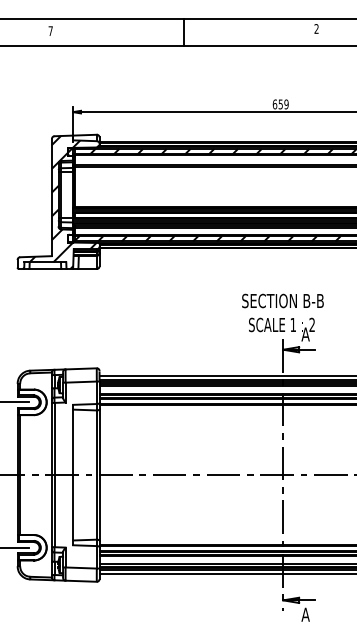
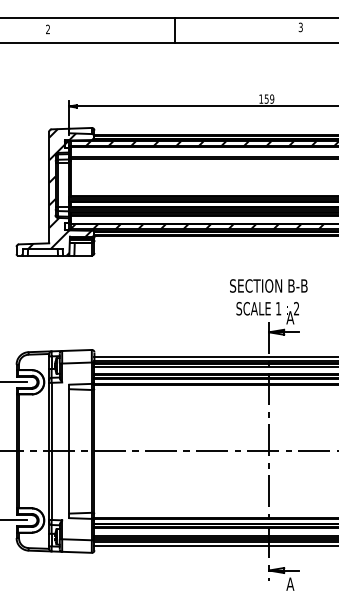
text: (316, 29) -> (300, 27), 2 -> 3
text: (50, 30) -> (47, 28), 7 -> 2
text: (274, 104) -> (260, 99), 659 -> 159

